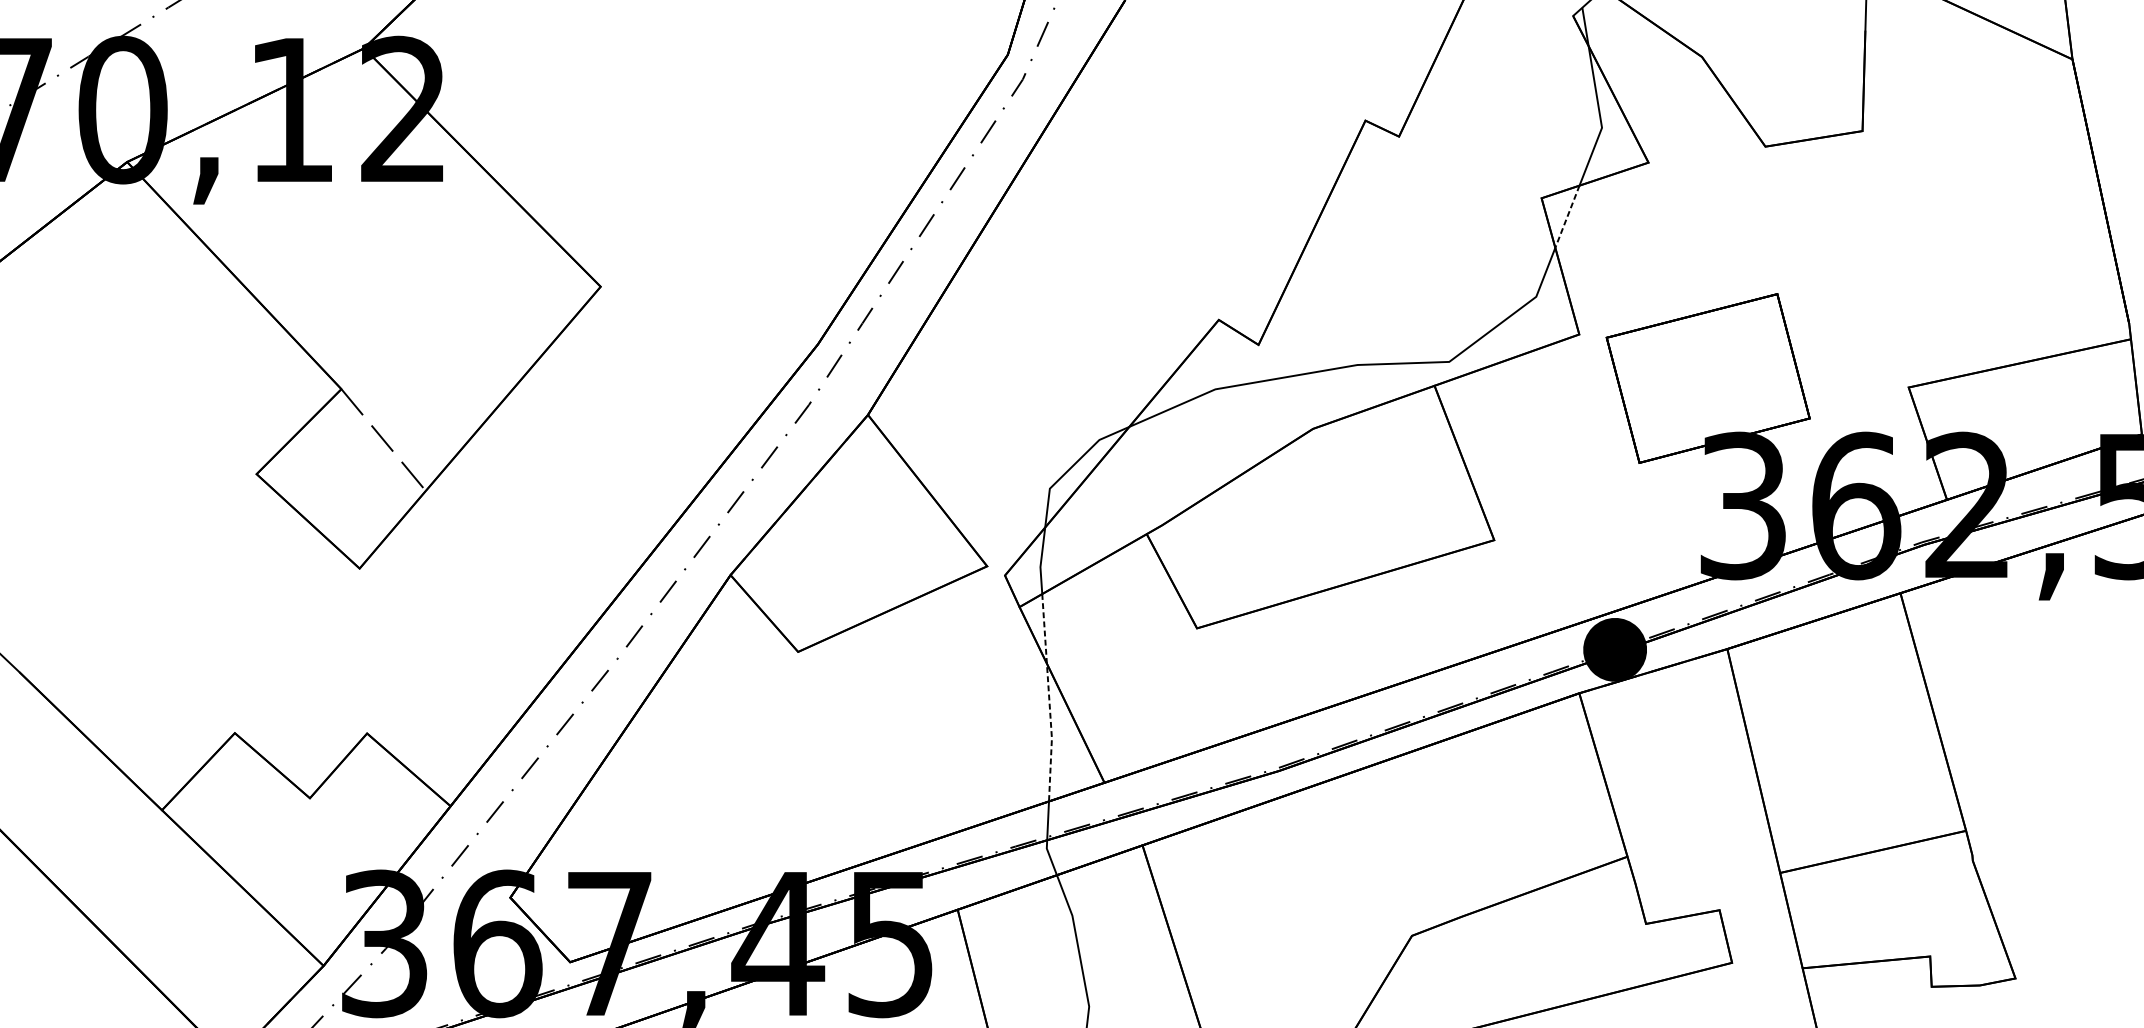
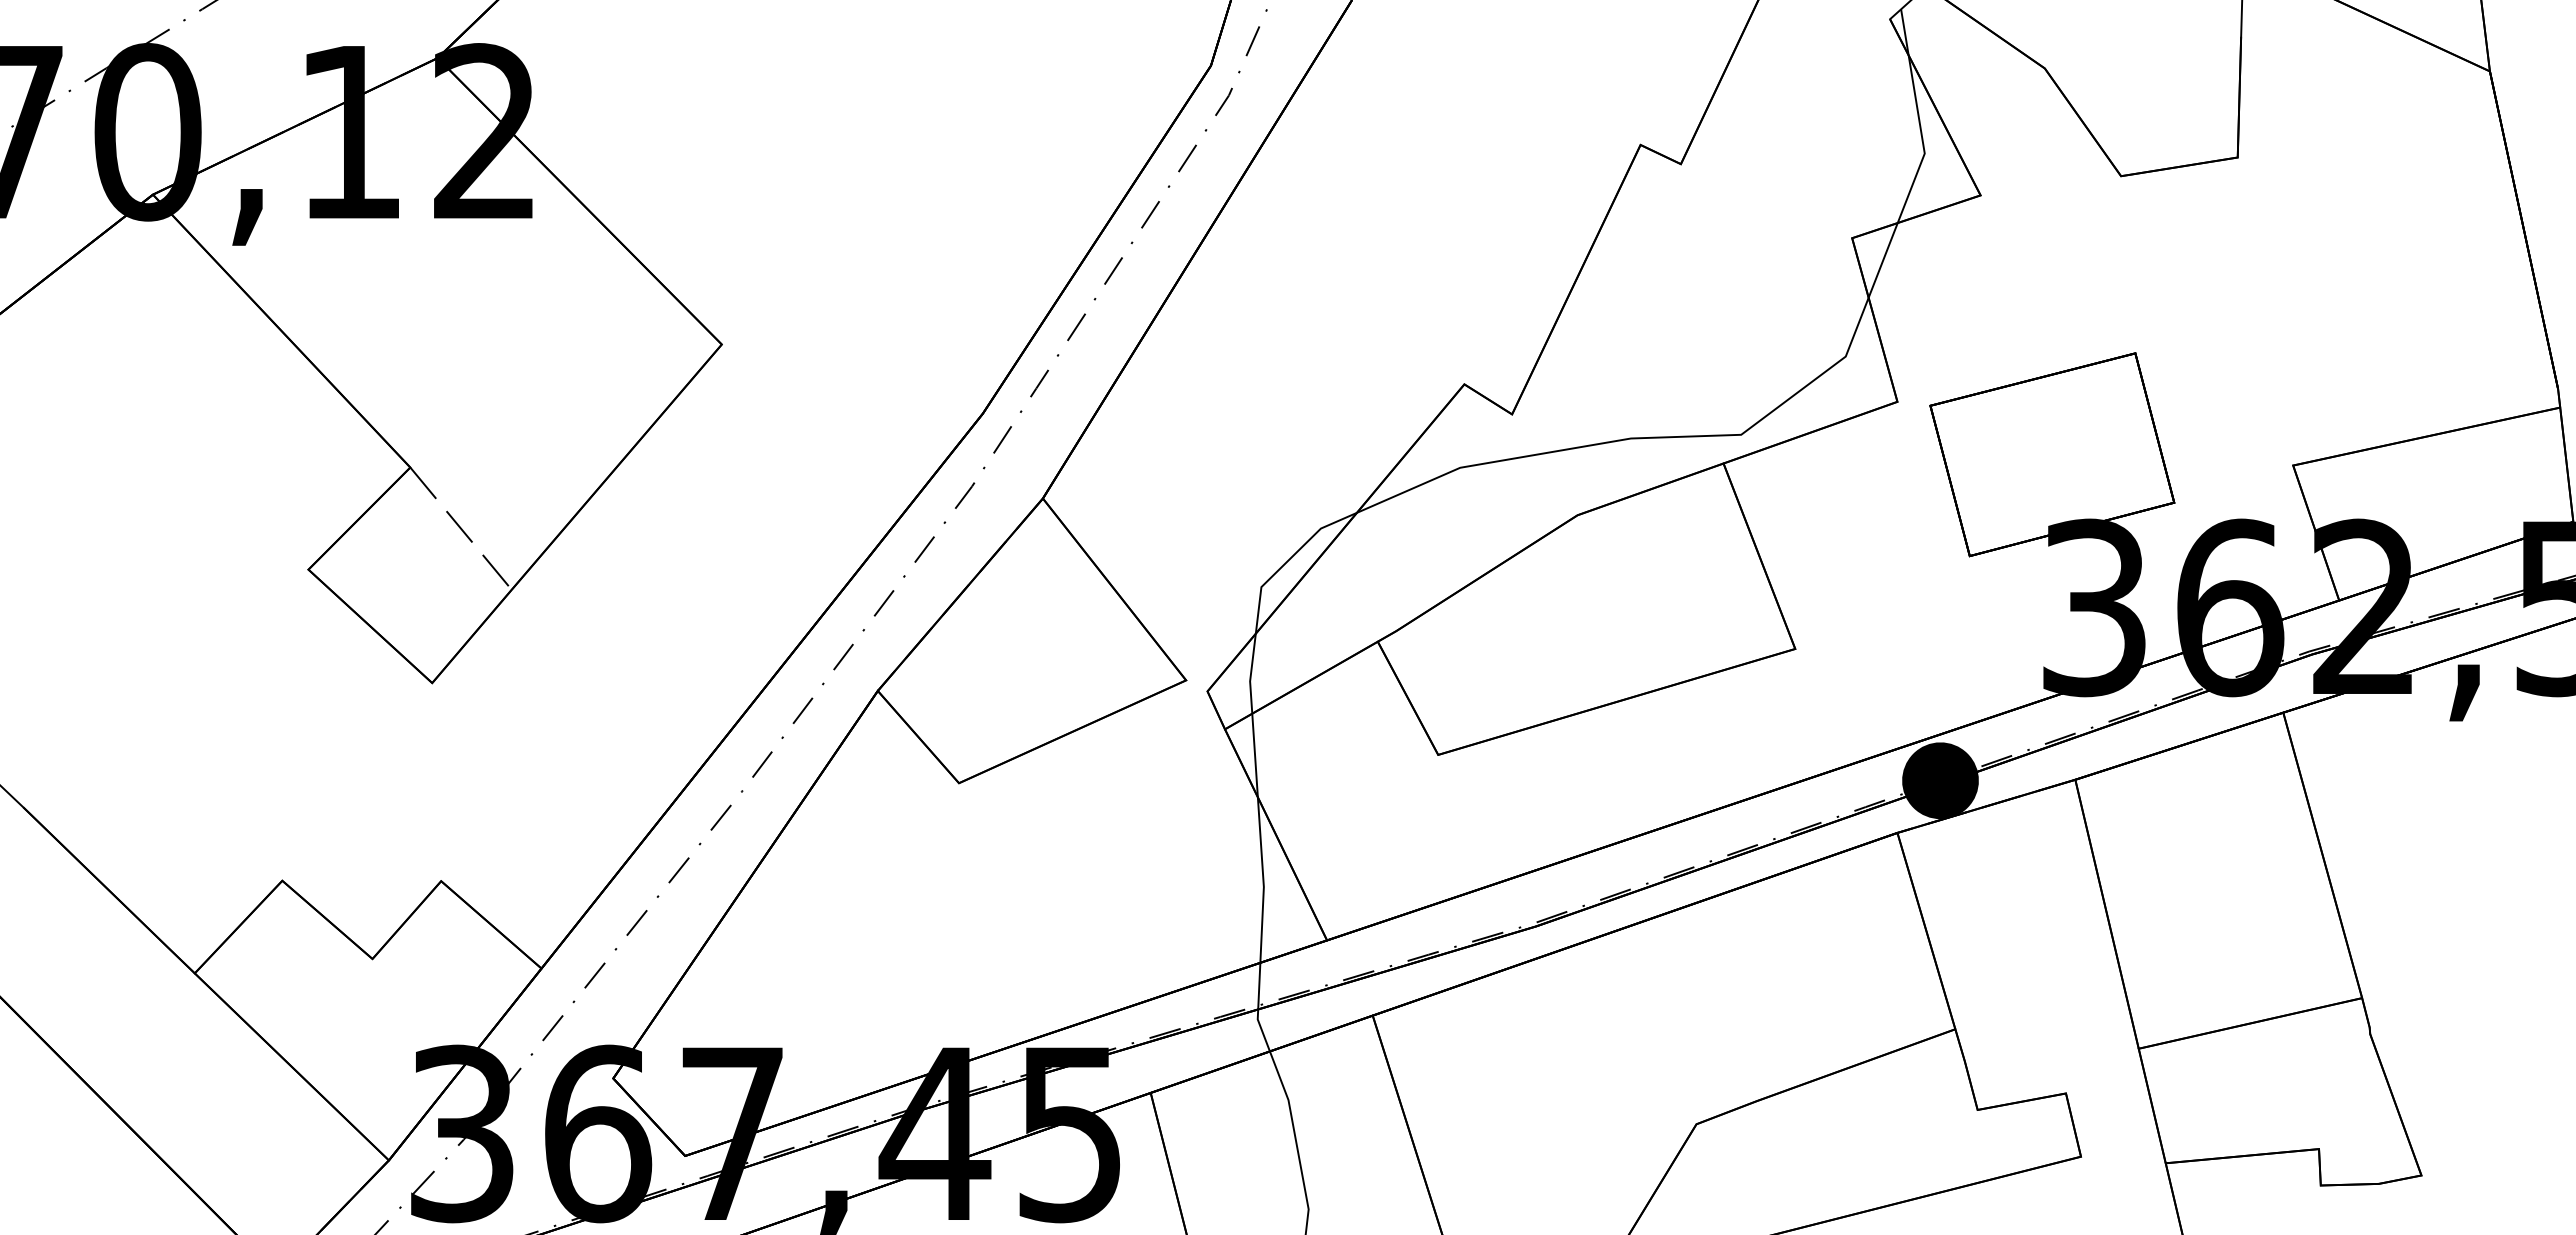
line: (1567, 216) -> (1883, 260), dashed -> solid
line: (1049, 698) -> (1260, 839), dashed -> solid

